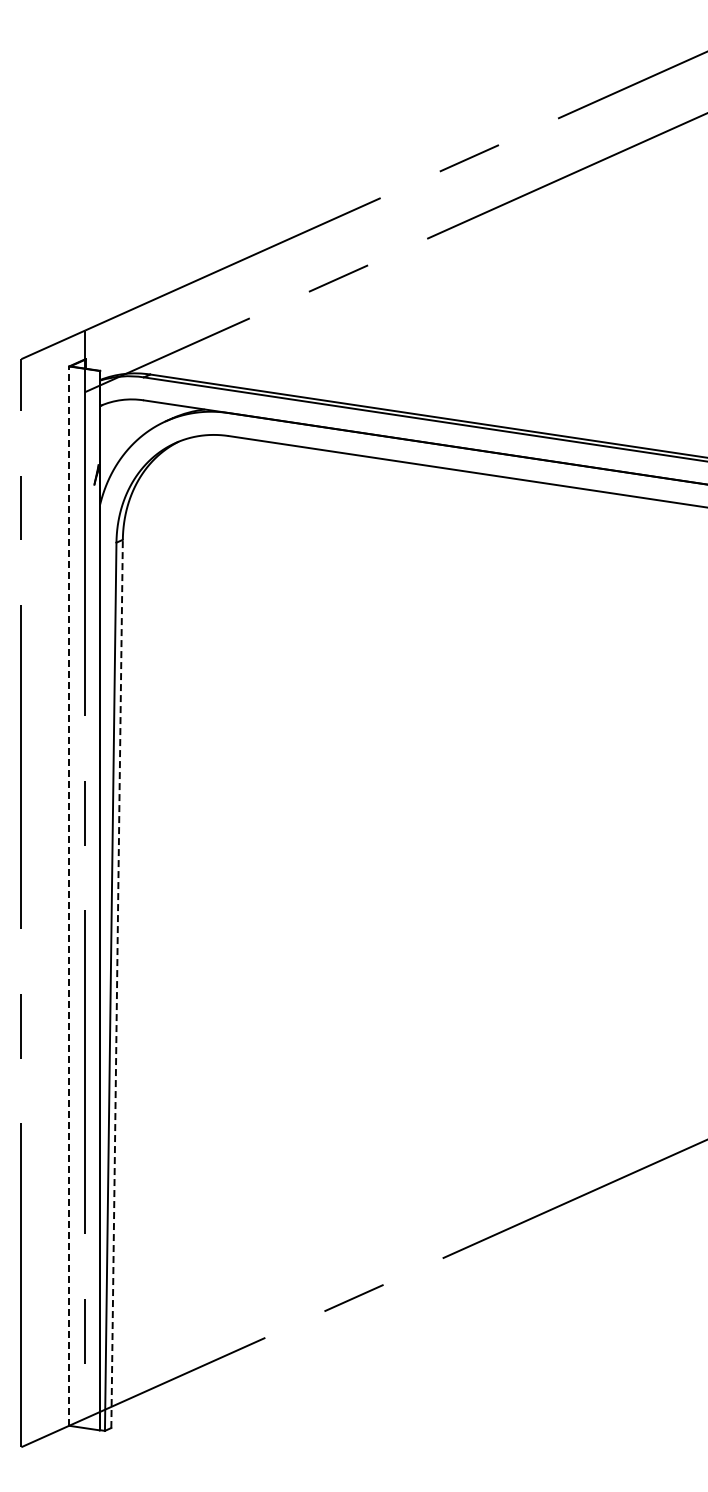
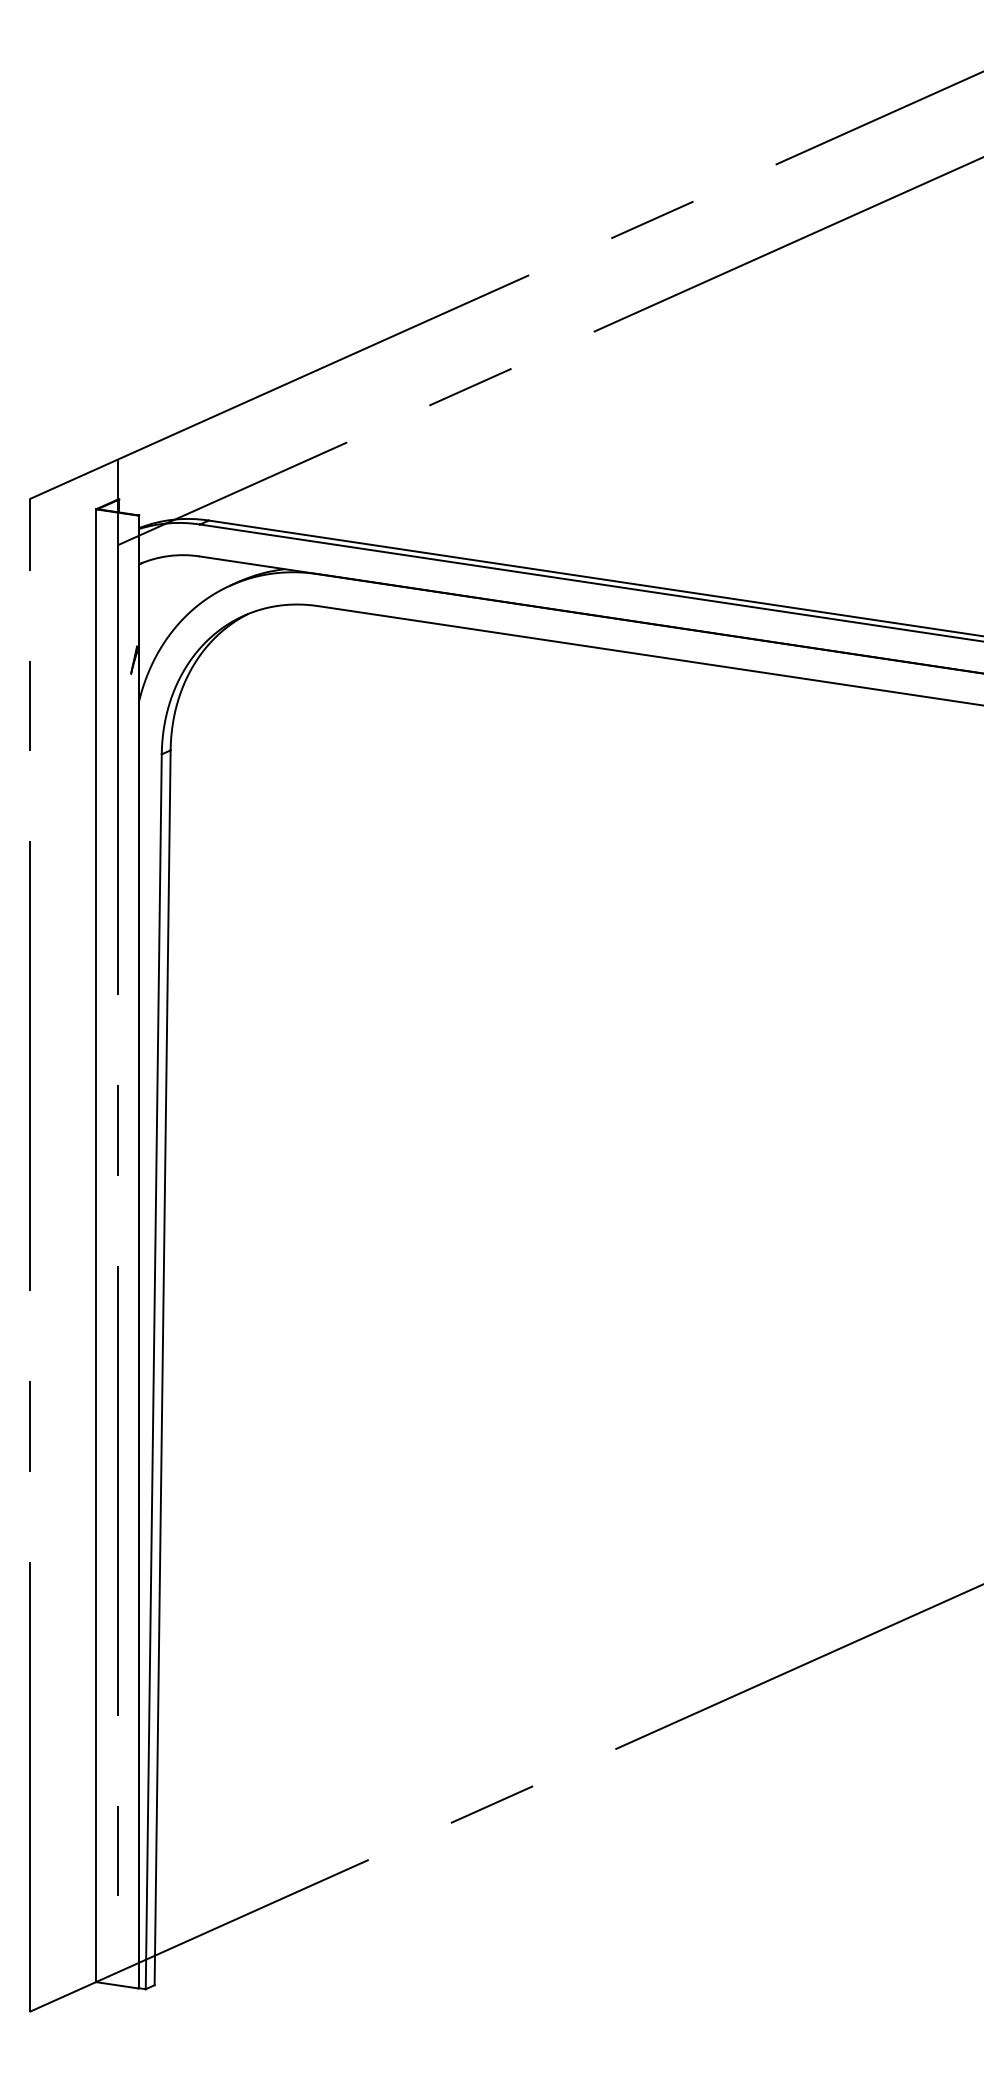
line: (69, 896) -> (96, 1246), dashed -> solid
line: (117, 983) -> (163, 1367), dashed -> solid

